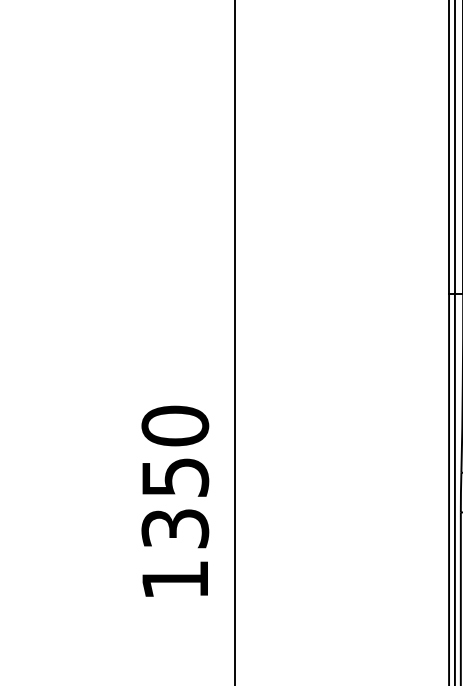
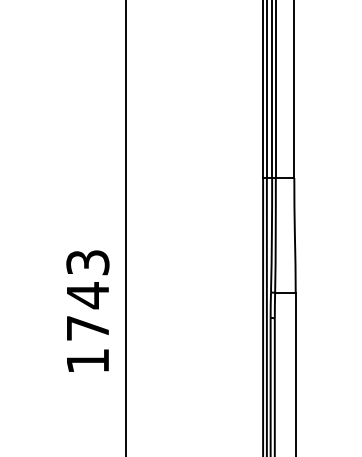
text: (174, 475) -> (87, 294), 1350 -> 1743

